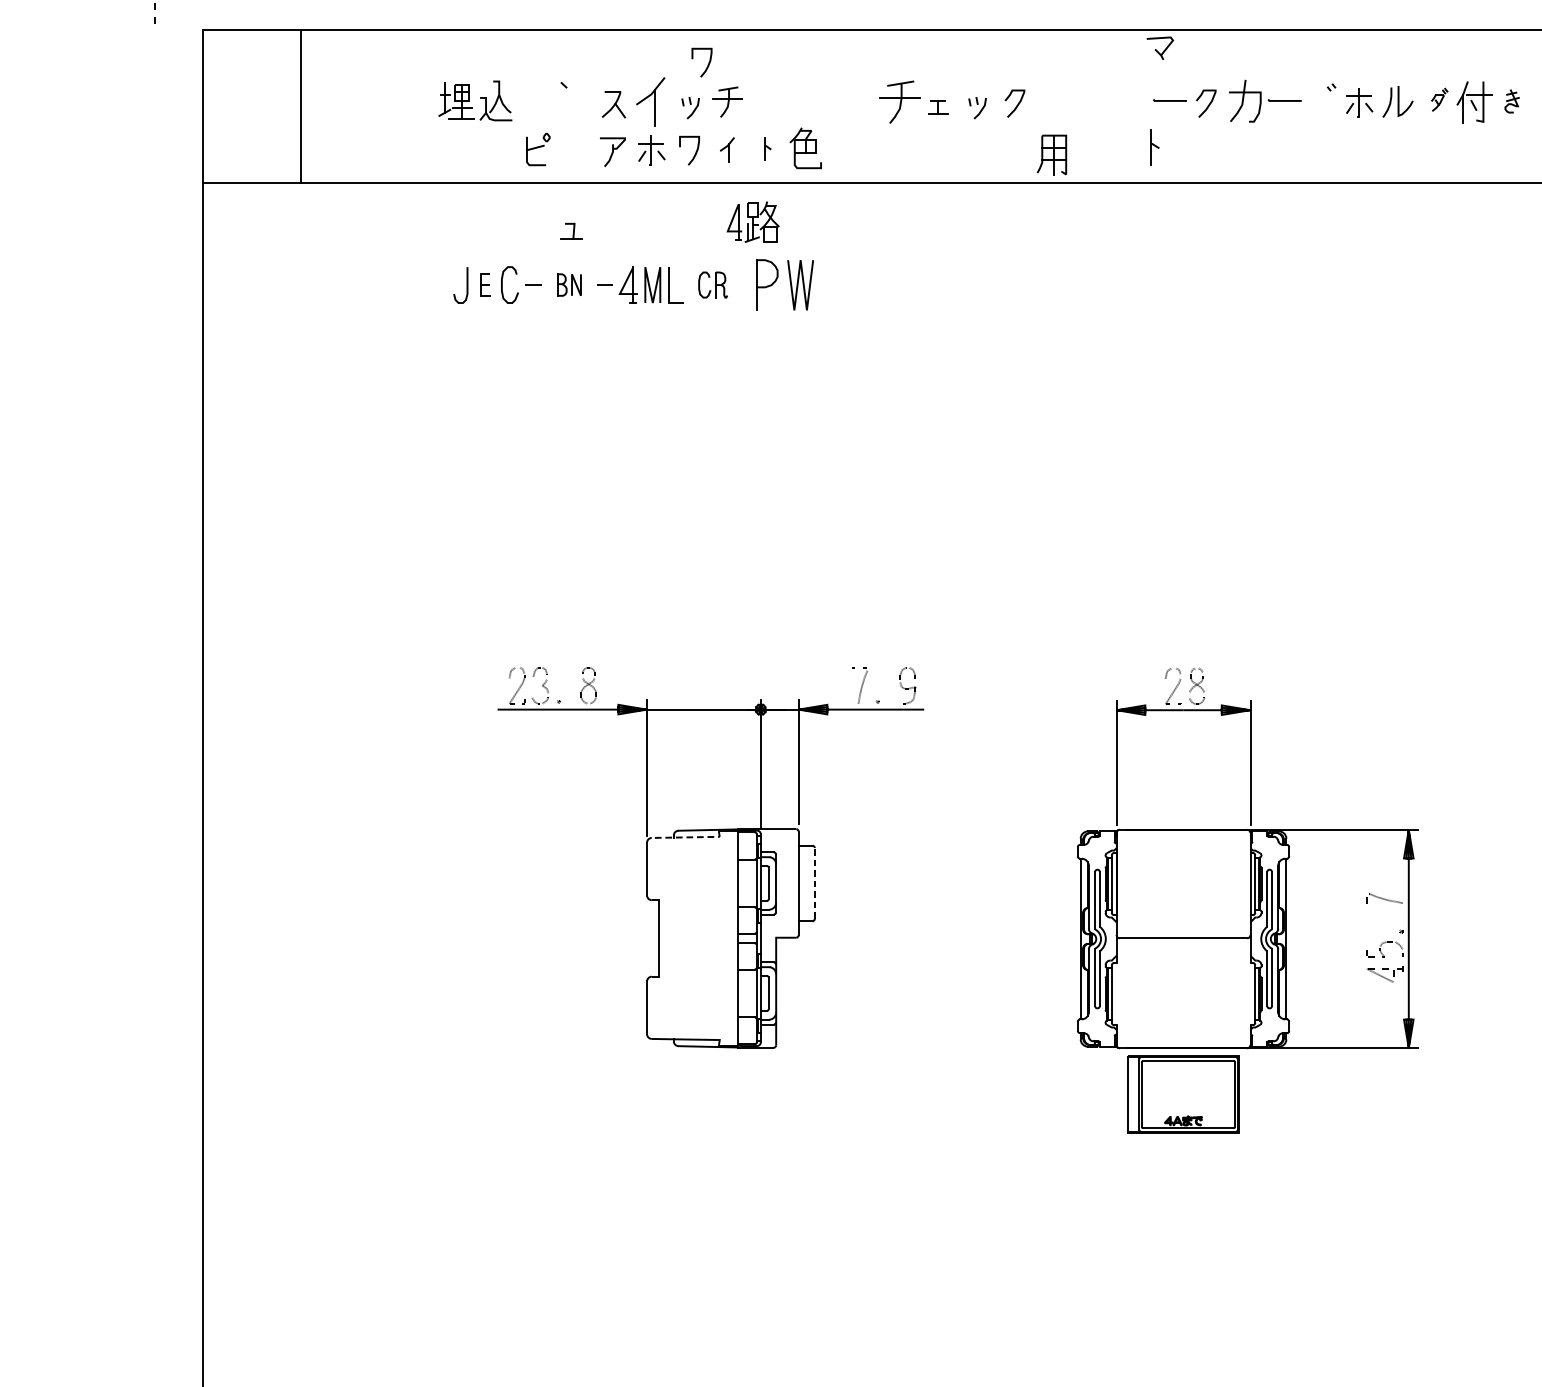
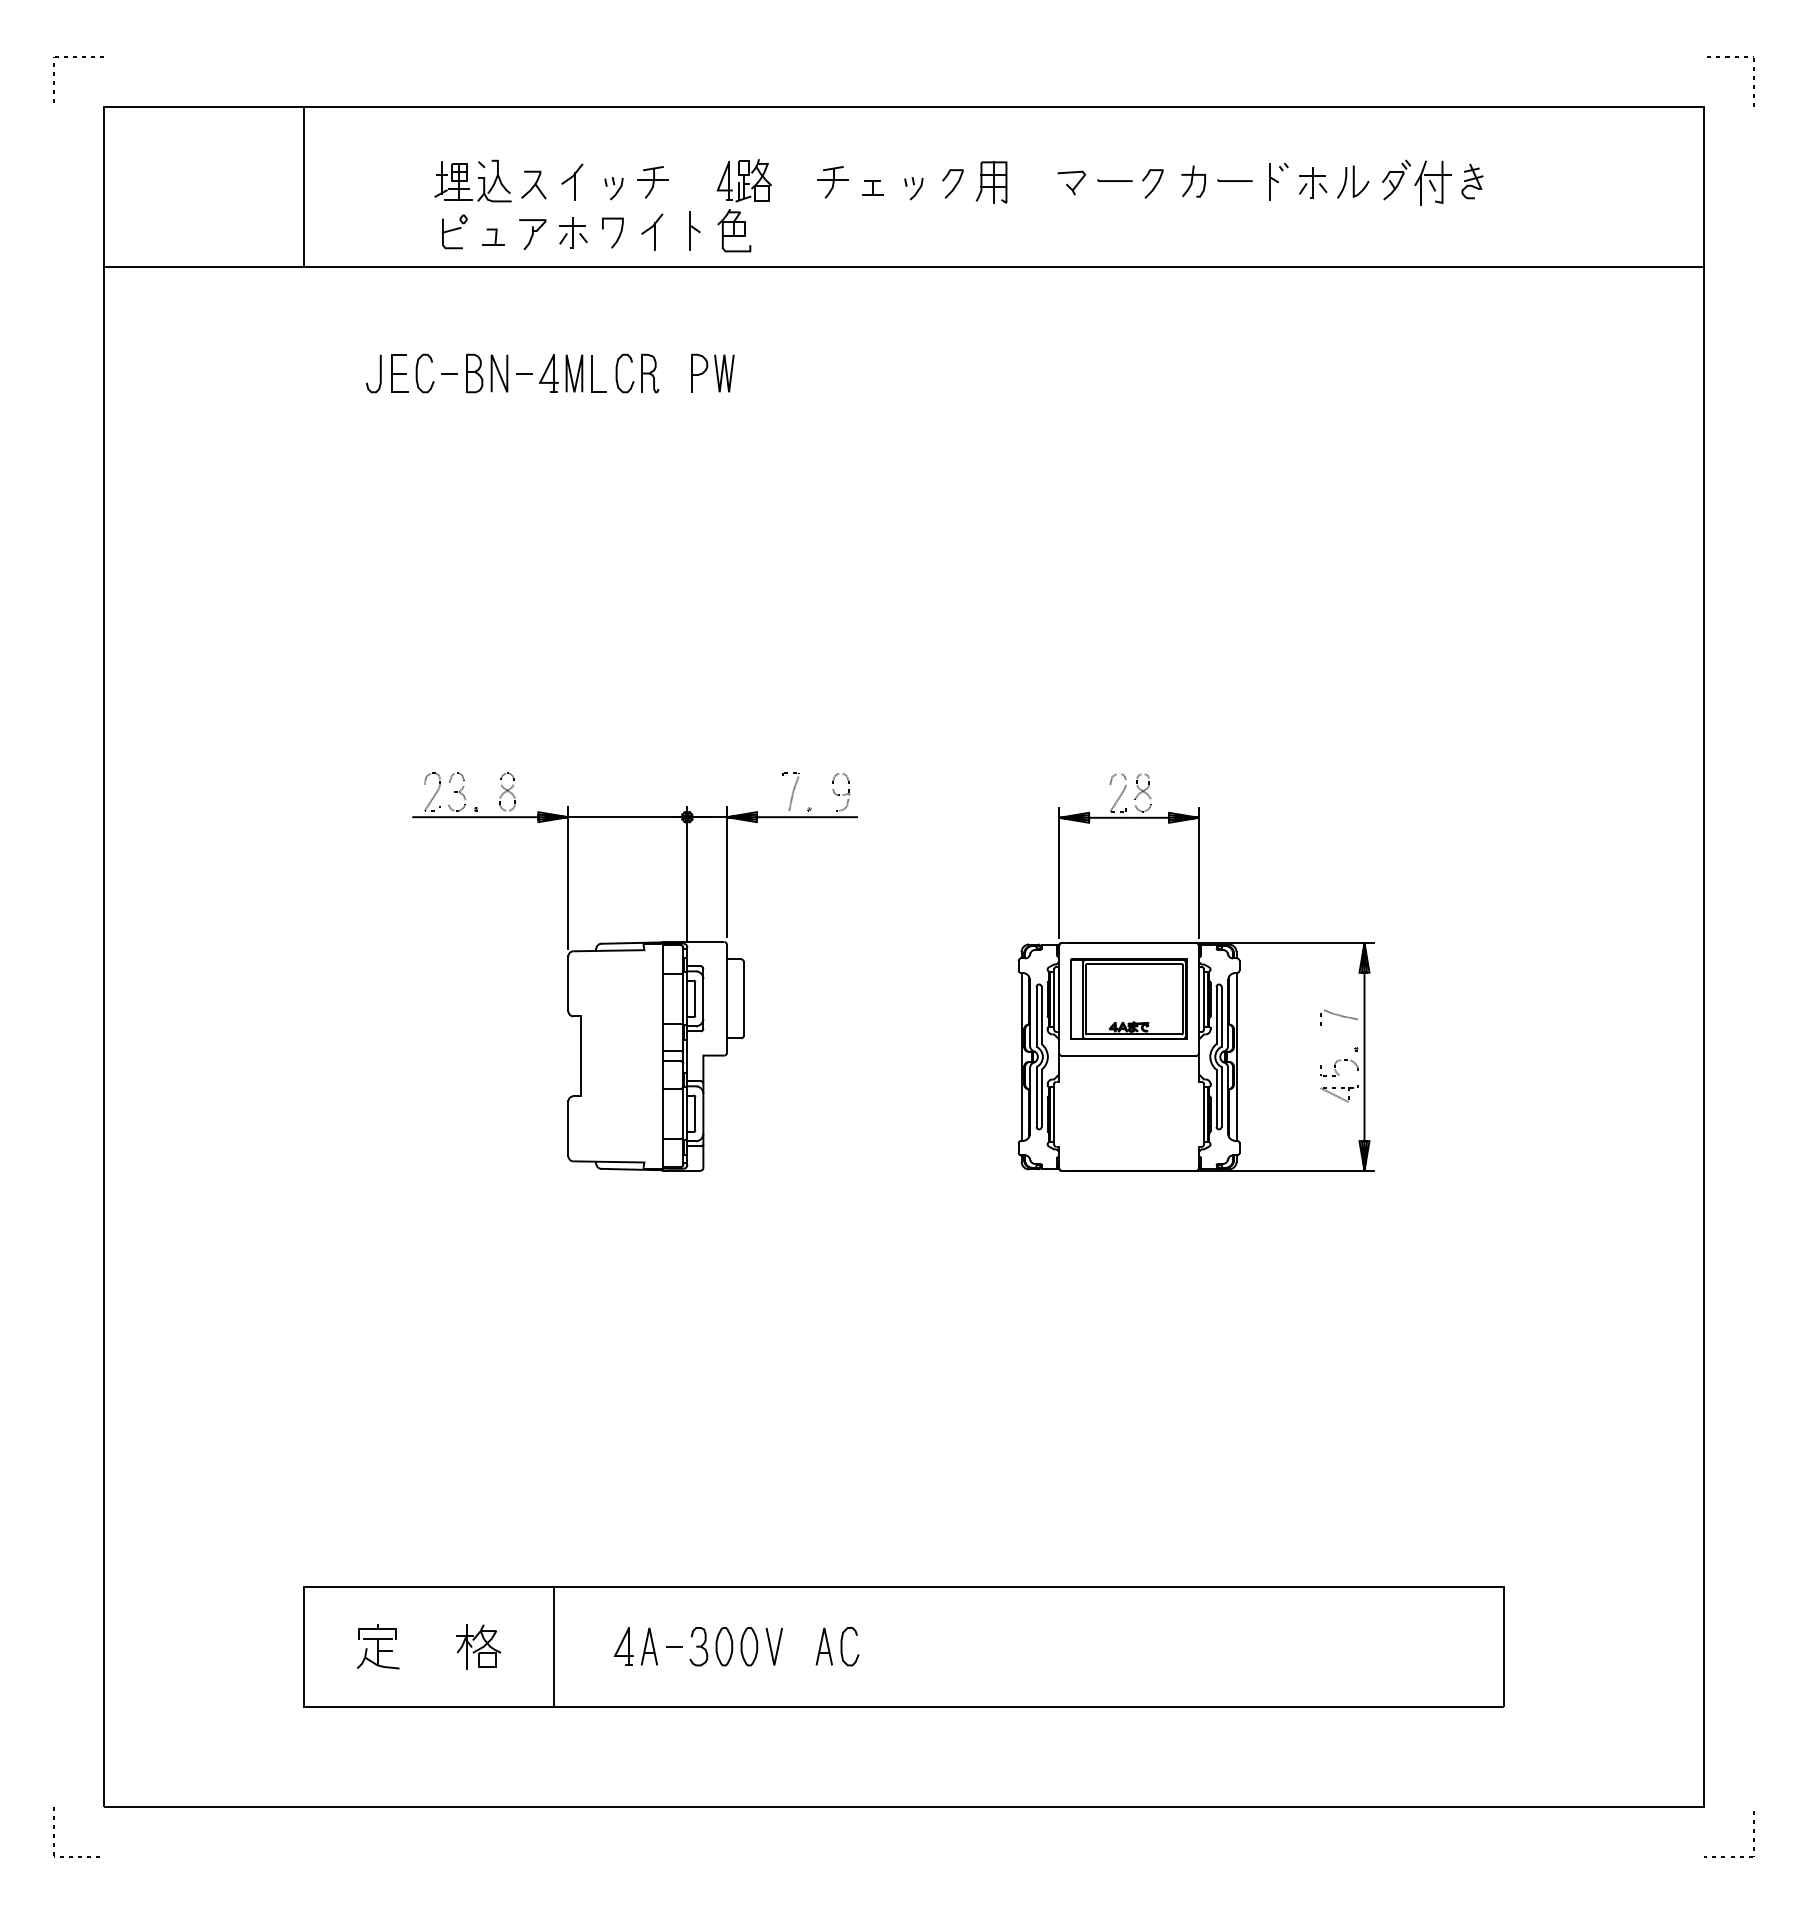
part: (1160, 47) -> (1071, 182), moved
curve: (707, 64) -> (631, 143), removed
part: (1439, 99) -> (1396, 179), size x1.67
part: (474, 100) -> (472, 180), moved
part: (650, 101) -> (572, 181), size x0.71
part: (1245, 101) -> (1193, 181), size x0.71
part: (1512, 101) -> (1472, 181), size x1.43
part: (899, 102) -> (832, 182), size x0.71
line: (301, 107) -> (304, 187), moved
part: (1154, 147) -> (1273, 181), moved
part: (767, 148) -> (694, 230), size x1.67
part: (727, 149) -> (652, 231), size x1.43
part: (1051, 154) -> (991, 182), moved
part: (752, 221) -> (743, 180), moved
part: (571, 230) -> (493, 236), moved
part: (784, 284) -> (712, 372), size x0.71
part: (485, 285) -> (399, 373), size x1.67
part: (569, 285) -> (487, 373), size x1.67
part: (713, 285) -> (637, 373), size x1.43
line: (688, 837) -> (611, 950), dashed -> solid
line: (814, 883) -> (743, 998), dashed -> solid
part: (1182, 1093) -> (1128, 998), moved

